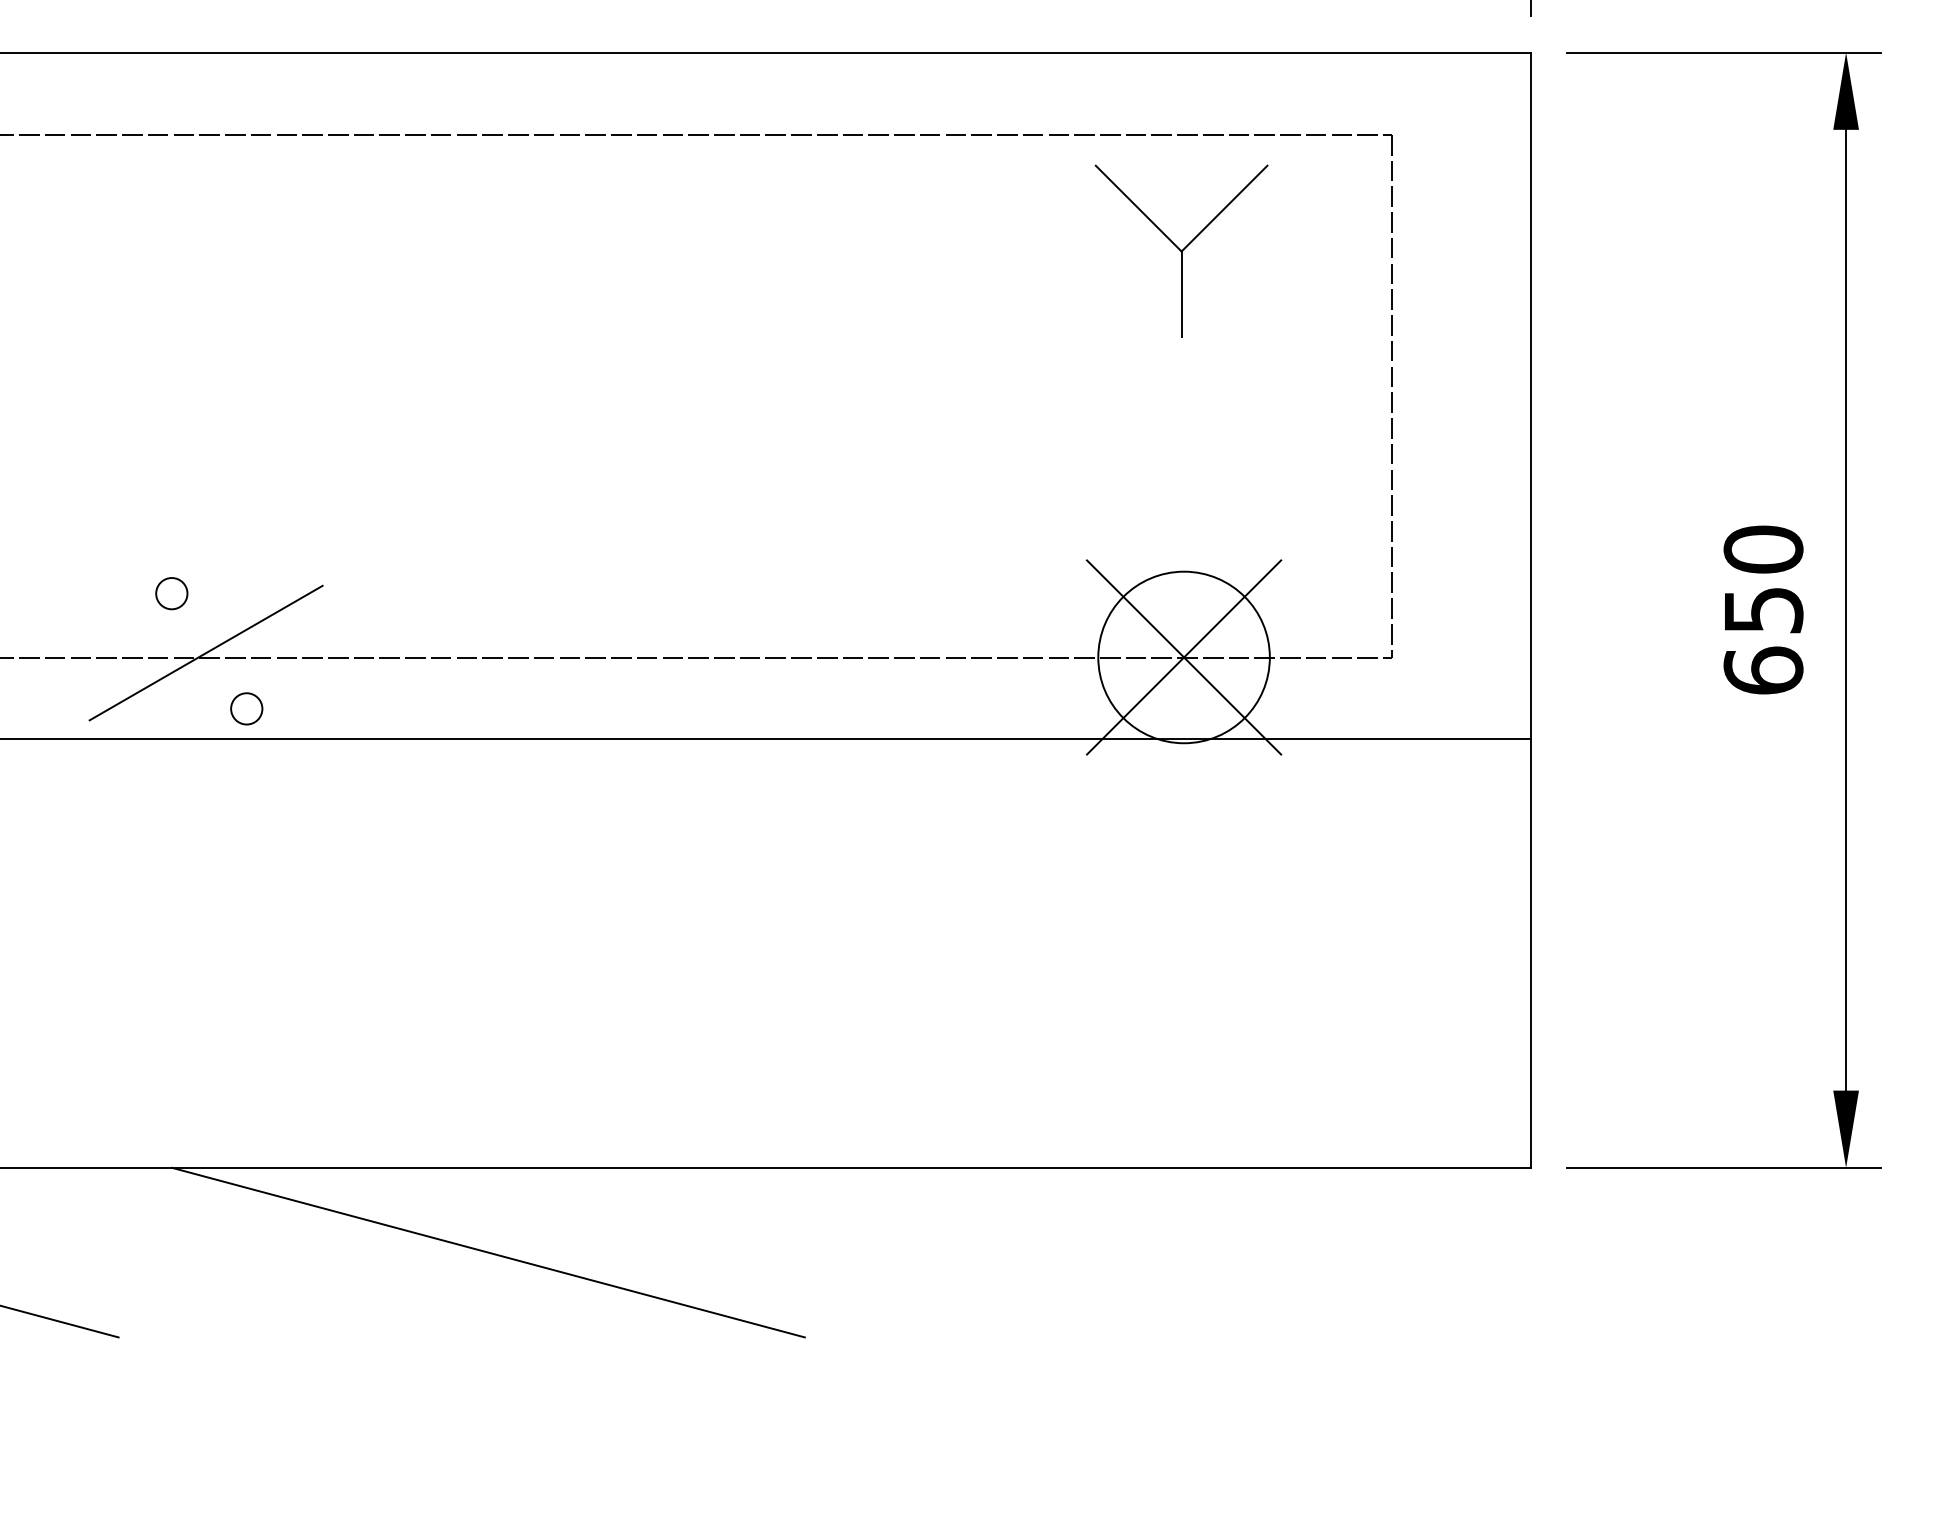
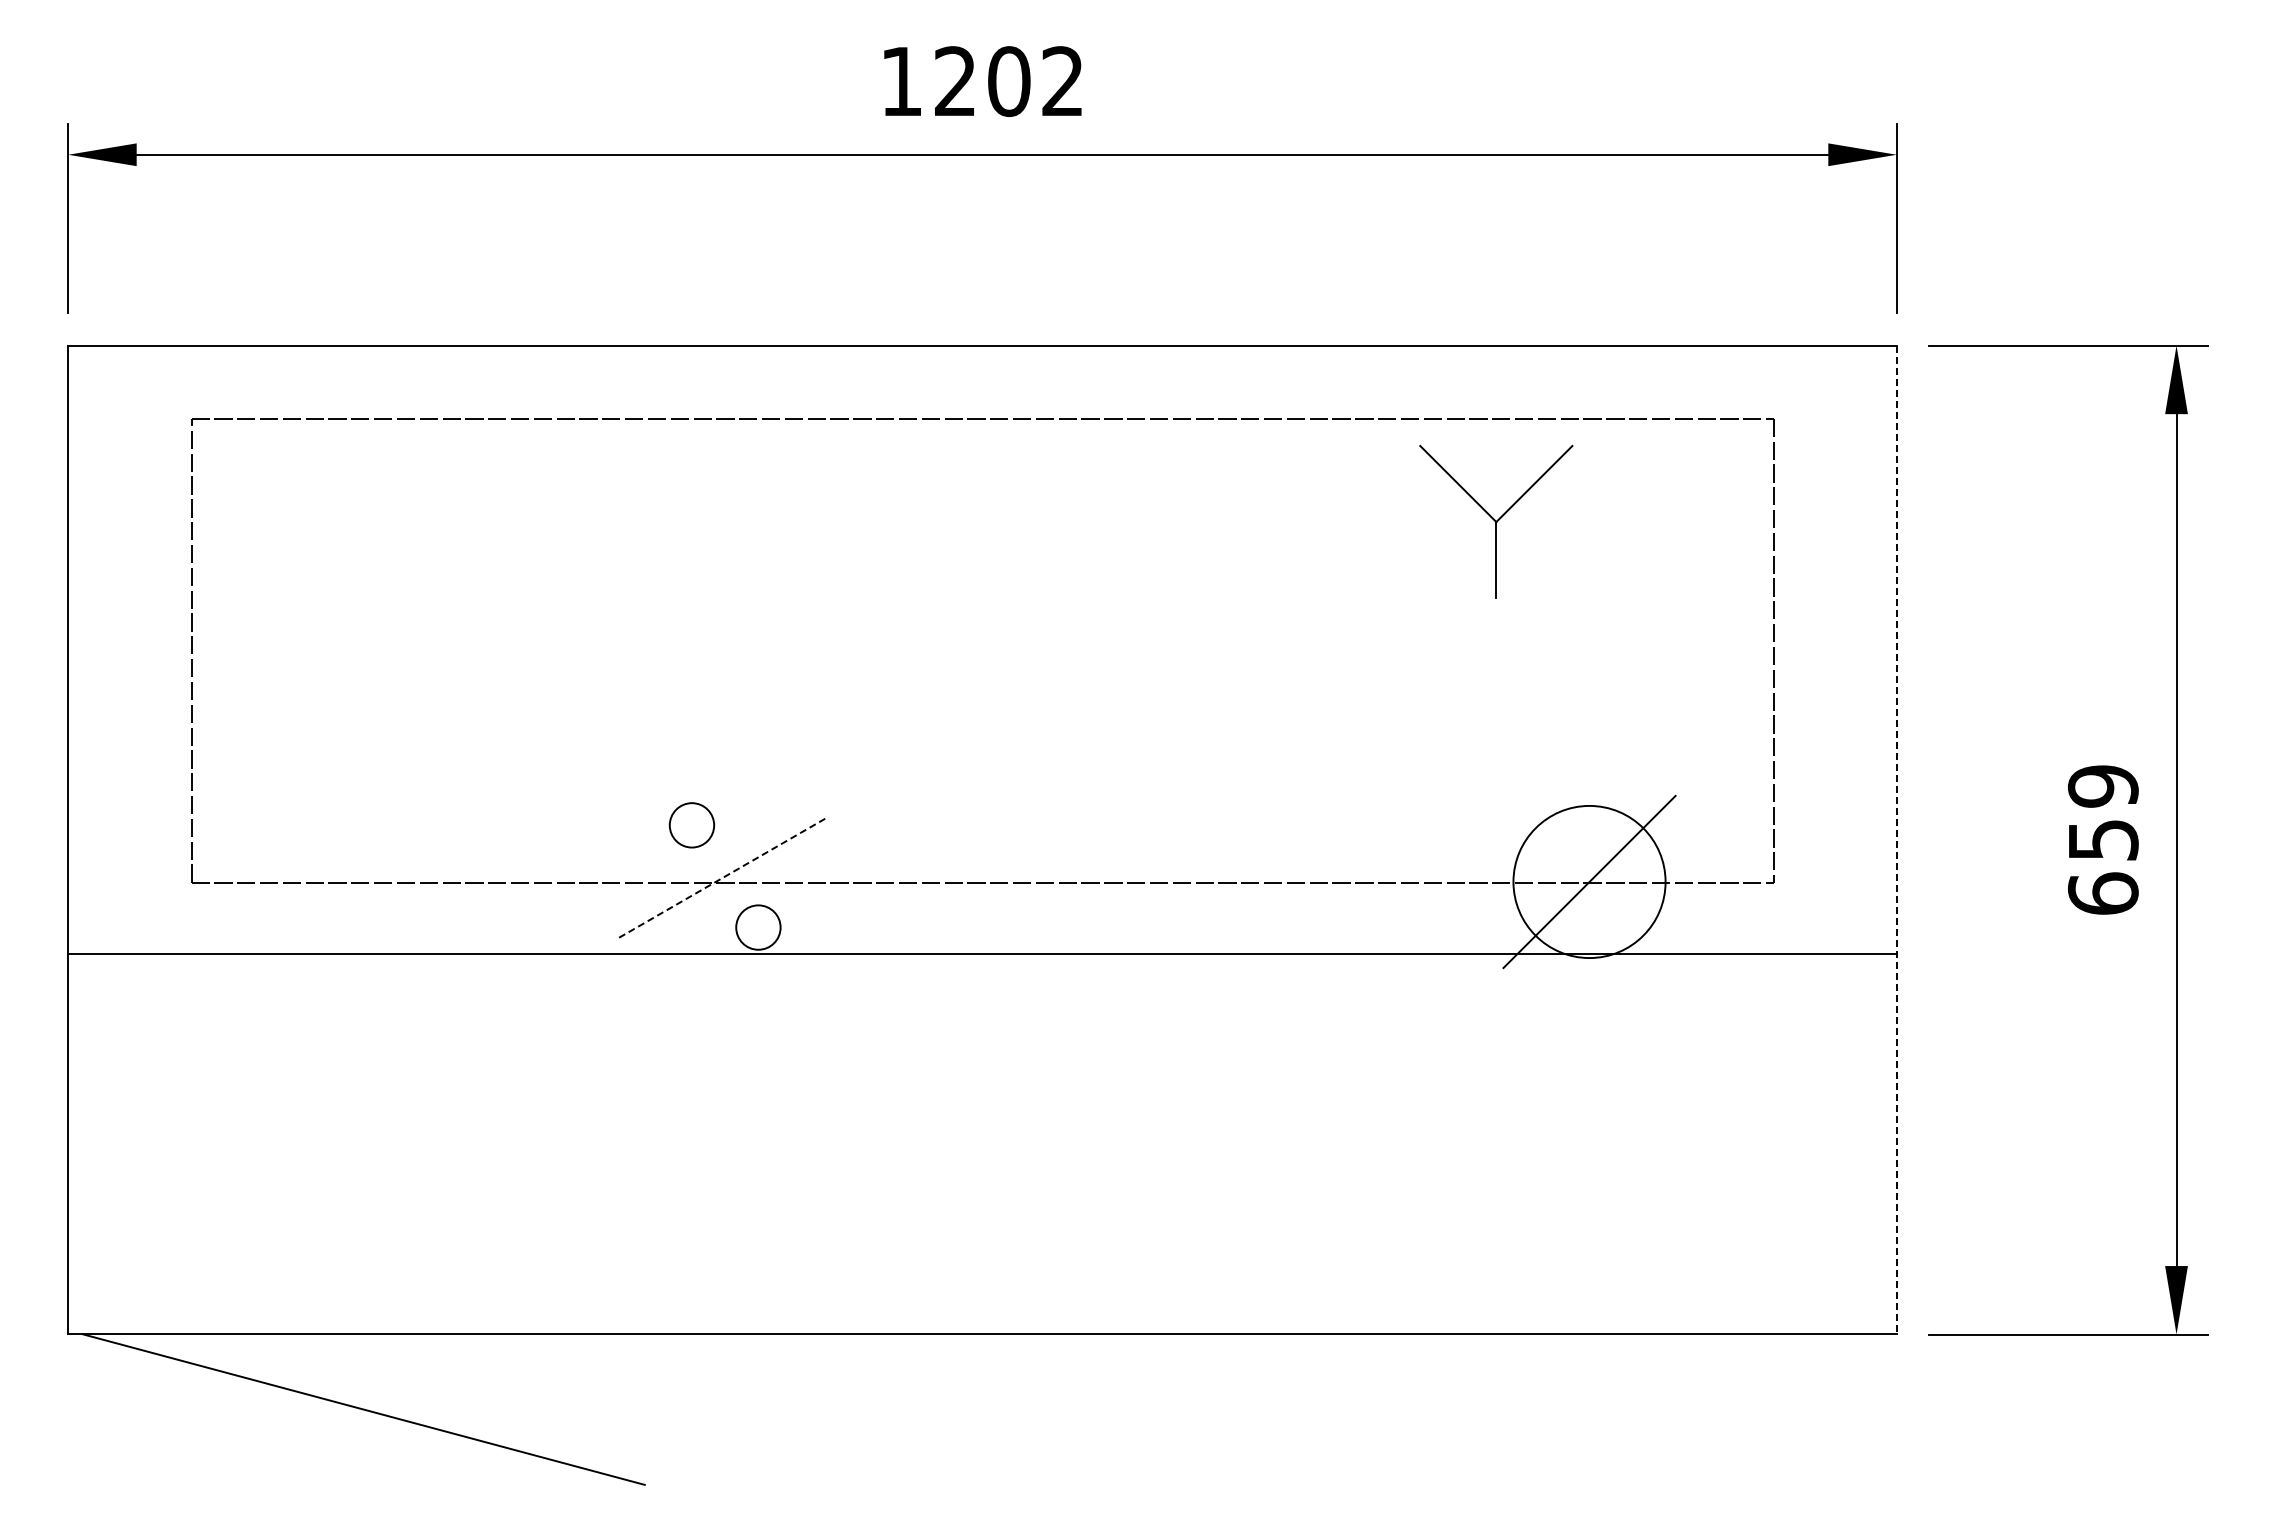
part: (1181, 250) -> (1496, 521), moved
text: (1763, 549) -> (2103, 786), 650 -> 659
circle: (171, 593) -> (691, 825), size x1.6
line: (1530, 610) -> (1896, 840), solid -> dashed
line: (206, 652) -> (722, 877), solid -> dashed
line: (1184, 656) -> (1589, 881), removed
circle: (246, 708) -> (758, 927), size x1.6
line: (488, 1252) -> (972, 1409), removed

